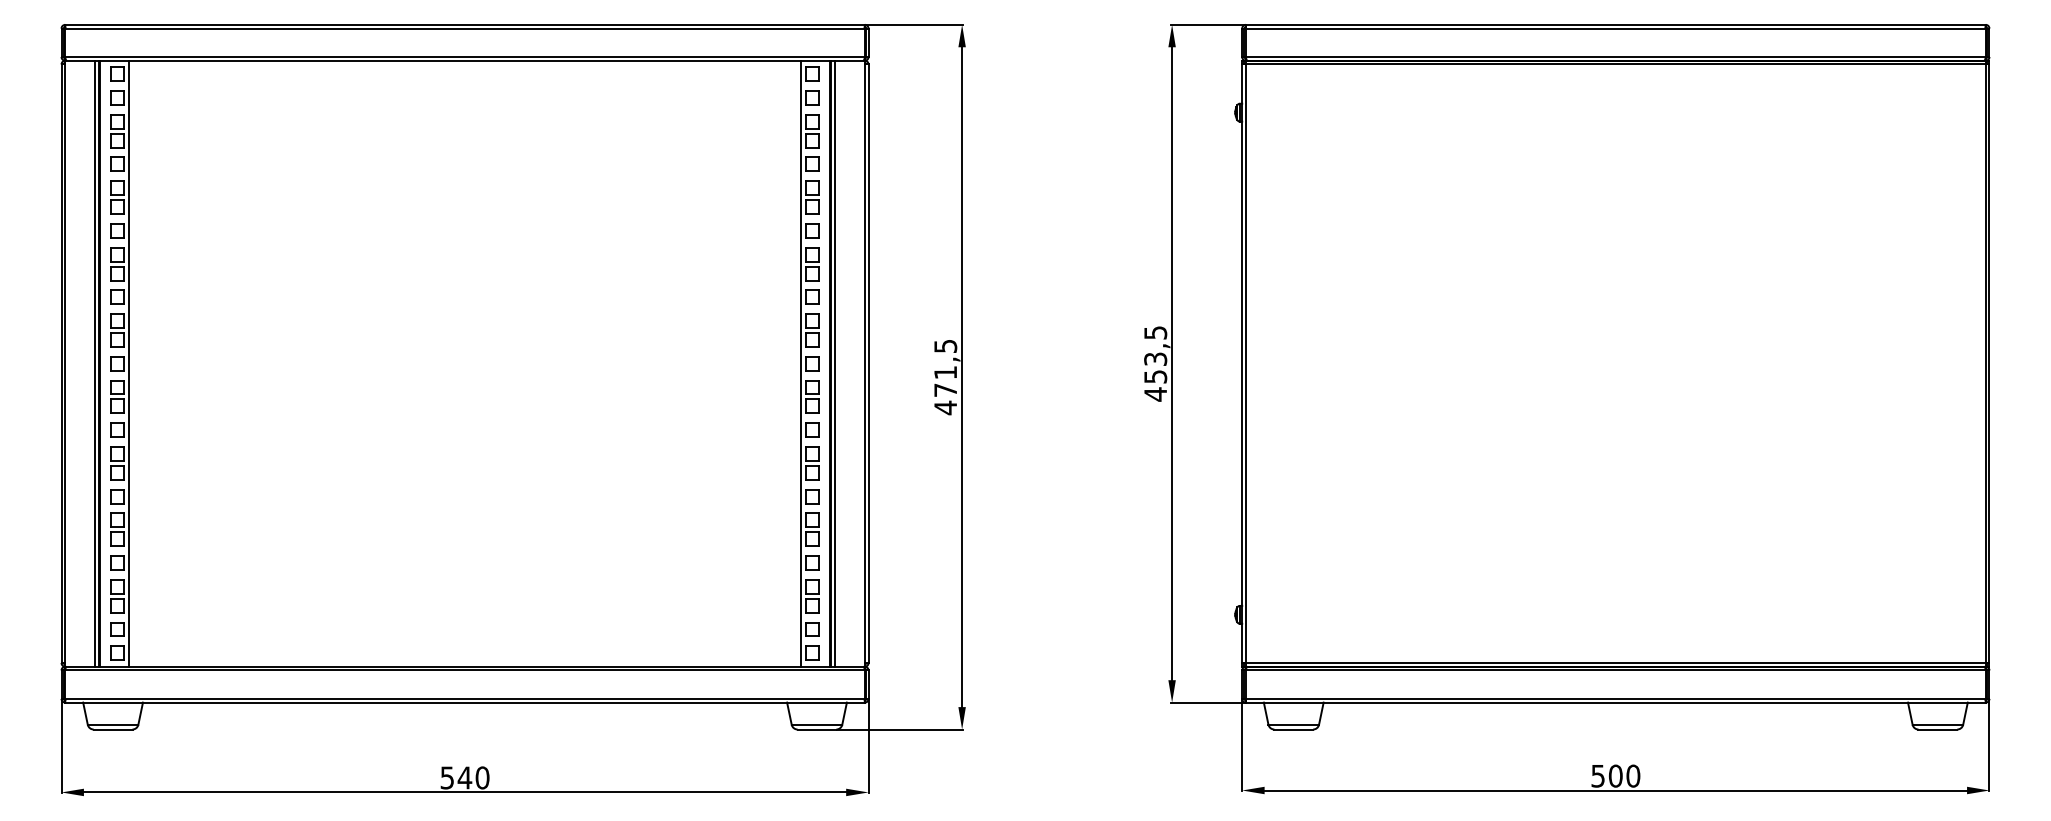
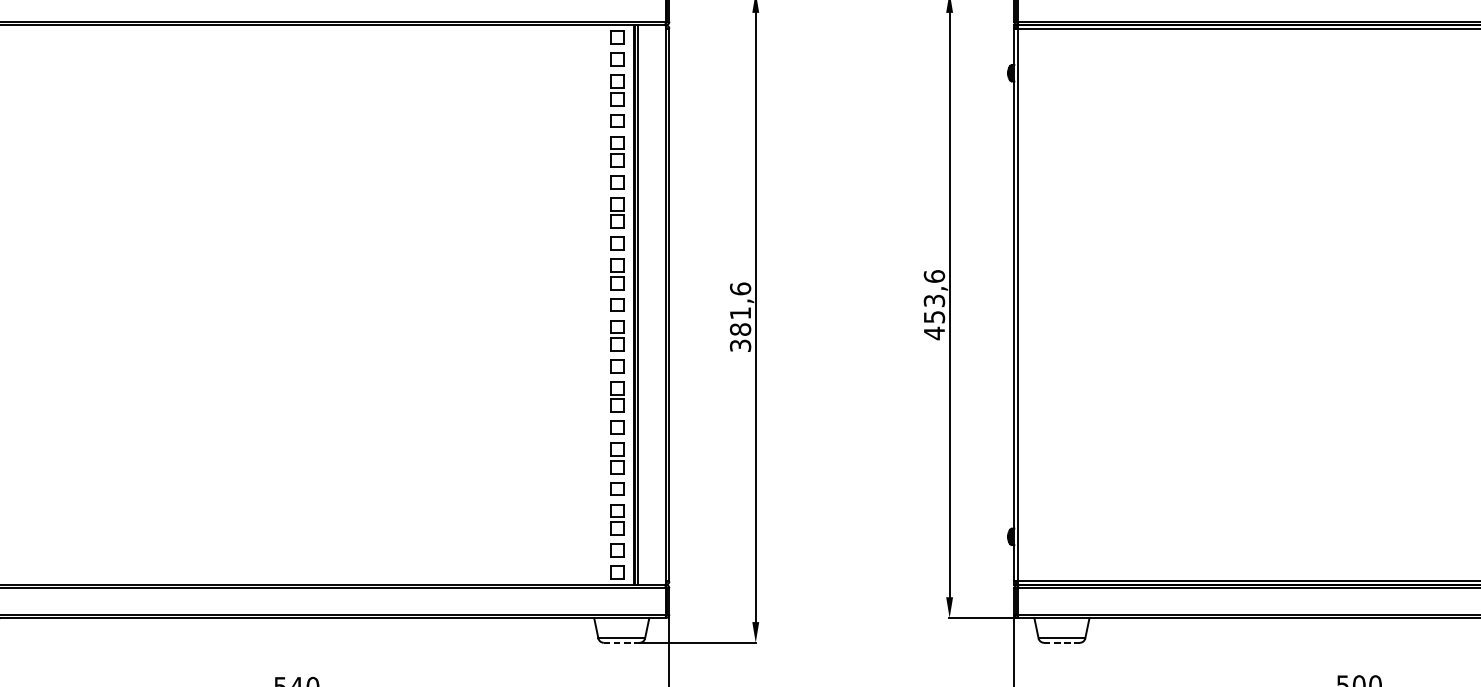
text: (1155, 332) -> (934, 276), 453,5 -> 453,6
line: (801, 363) -> (607, 304), removed
text: (945, 377) -> (740, 317), 471,5 -> 381,6
line: (817, 729) -> (622, 642), solid -> dashed
line: (1294, 729) -> (1062, 642), solid -> dashed

